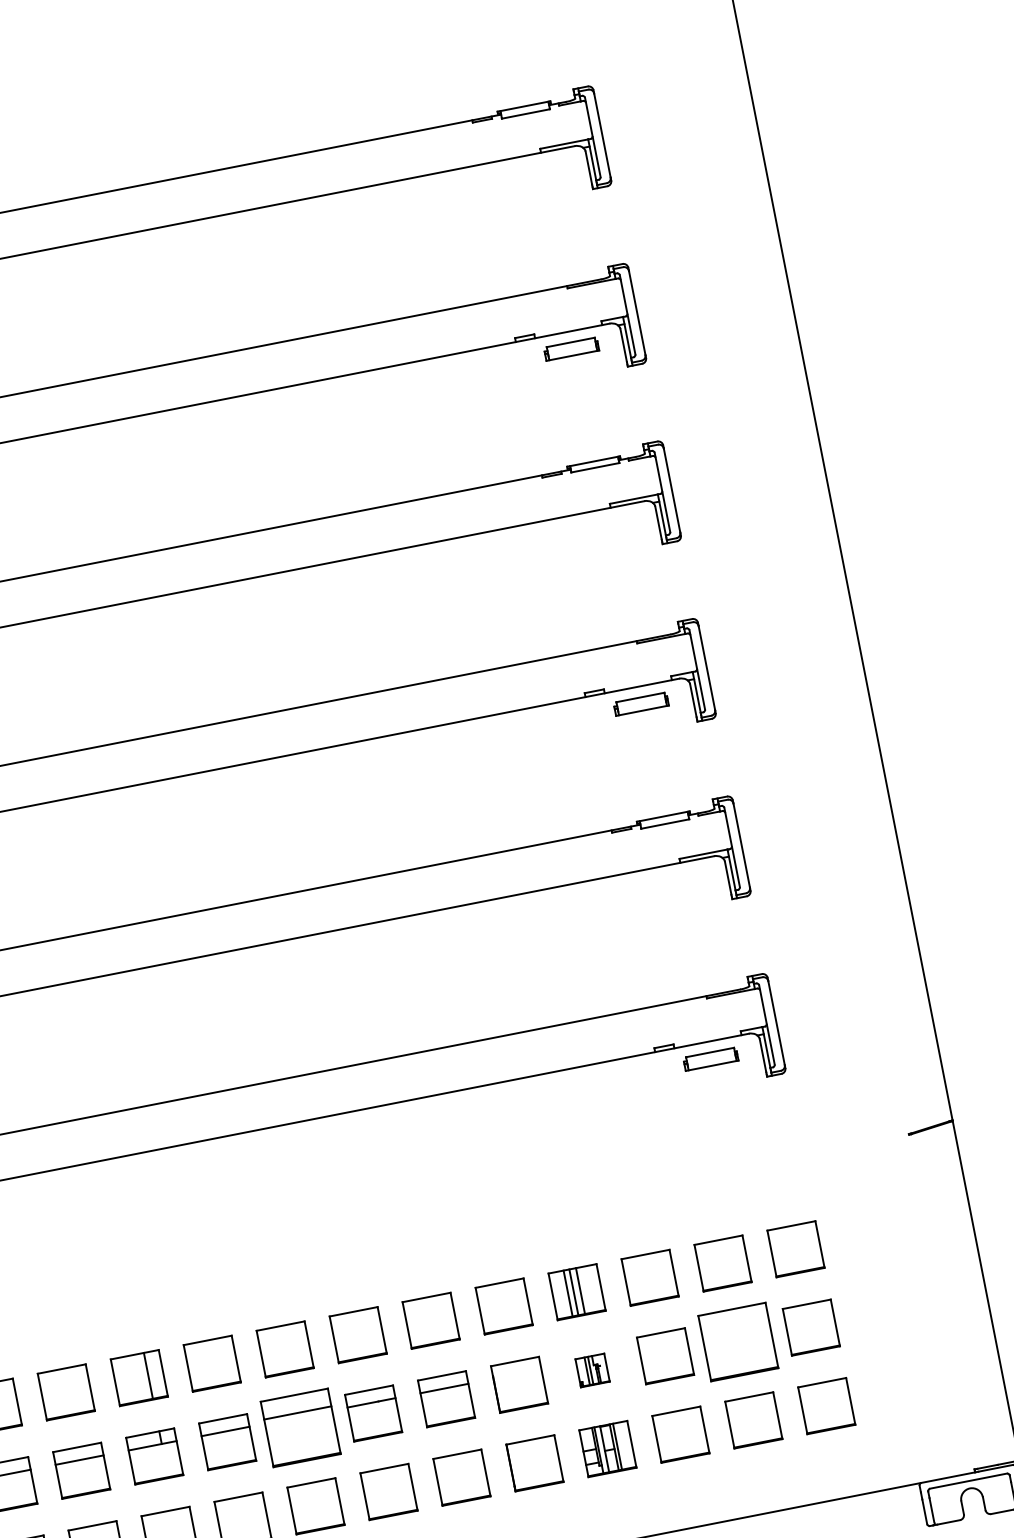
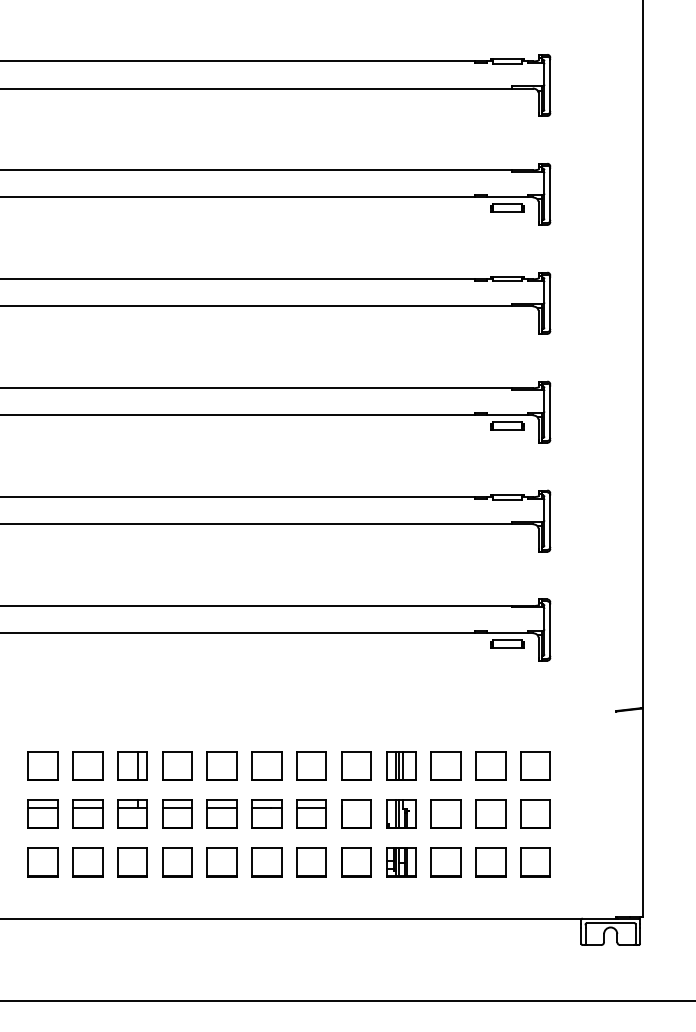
part: (737, 1341) -> (490, 813), size x0.71
part: (592, 1369) -> (401, 813), size x1.67
part: (299, 1427) -> (221, 813), size x0.71

